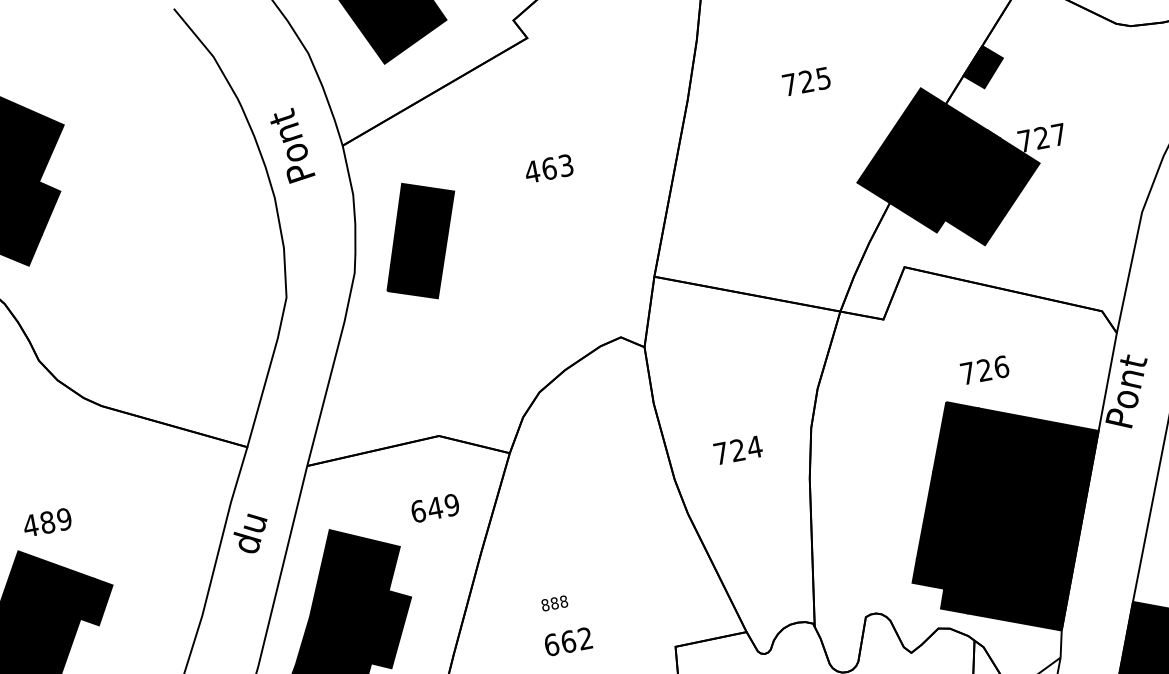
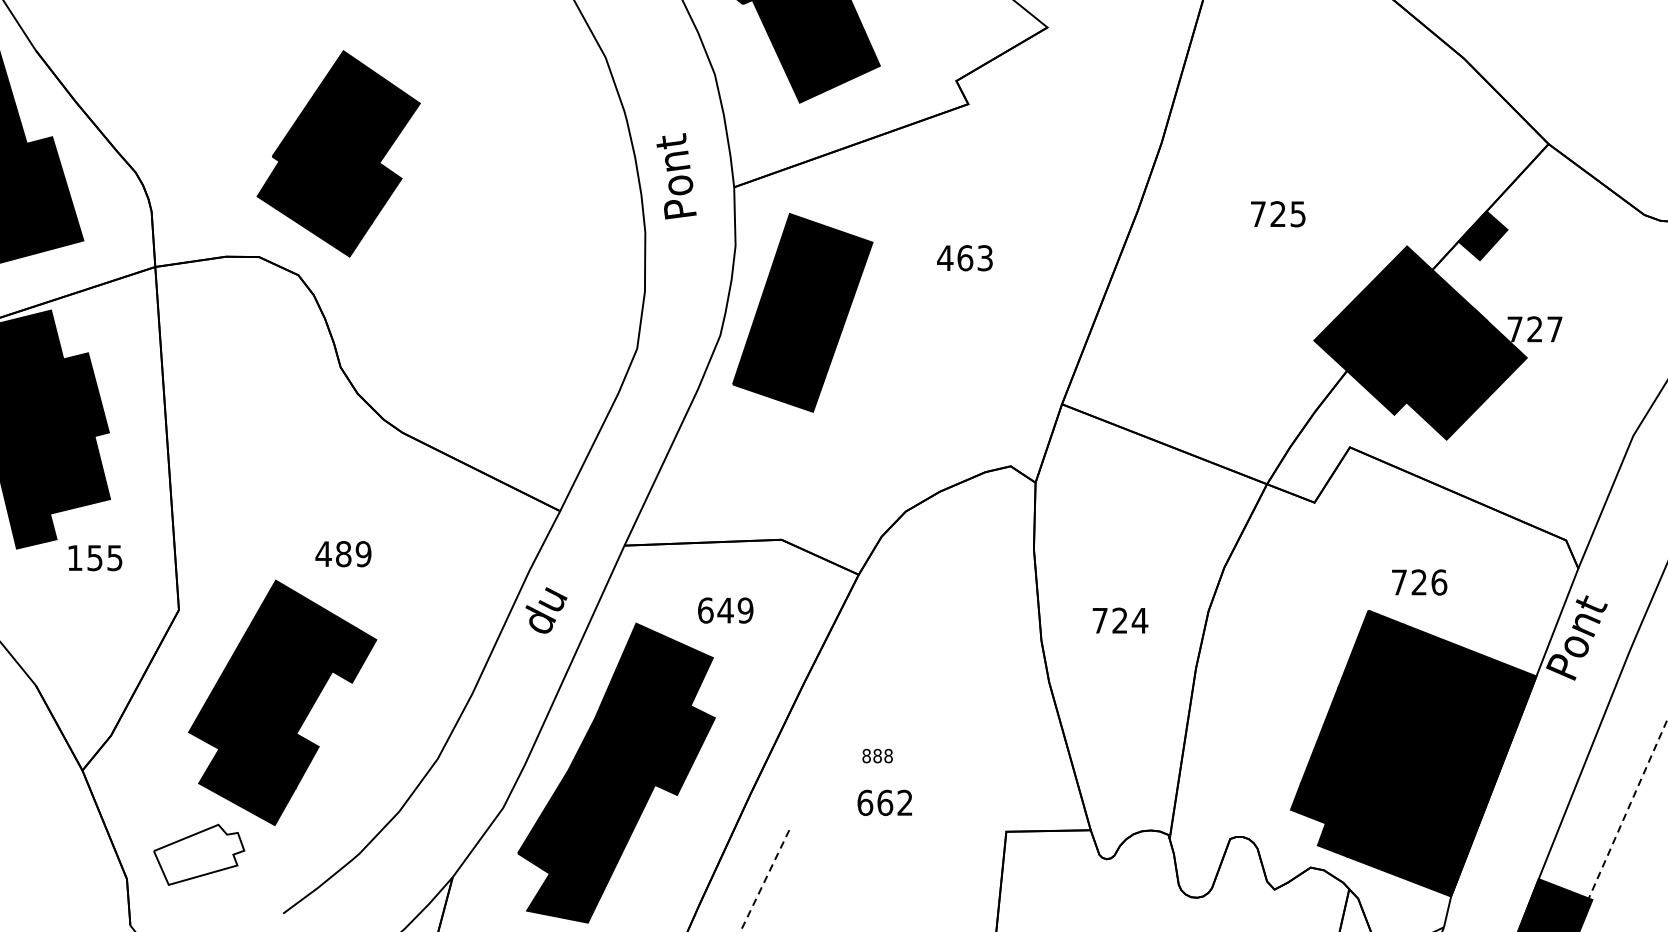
part: (420, 240) -> (802, 312), size x1.43
text: (435, 508) -> (725, 610), moved
text: (47, 522) -> (343, 554), moved

